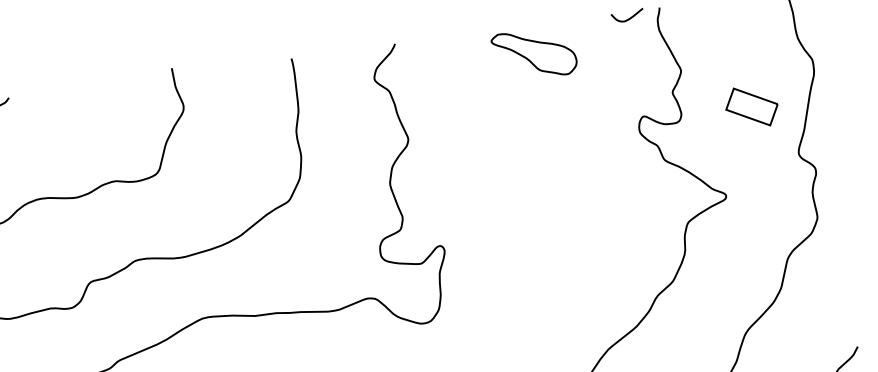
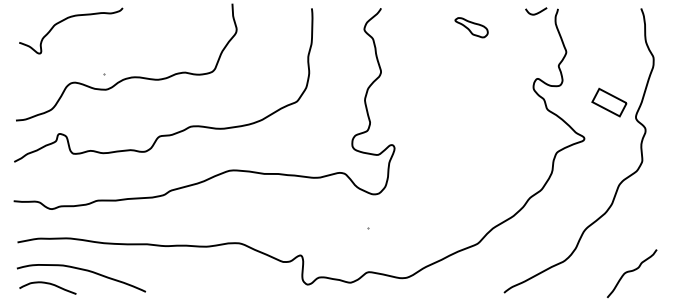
part: (534, 53) -> (471, 27), size x0.6
part: (751, 106) -> (609, 102), moved

